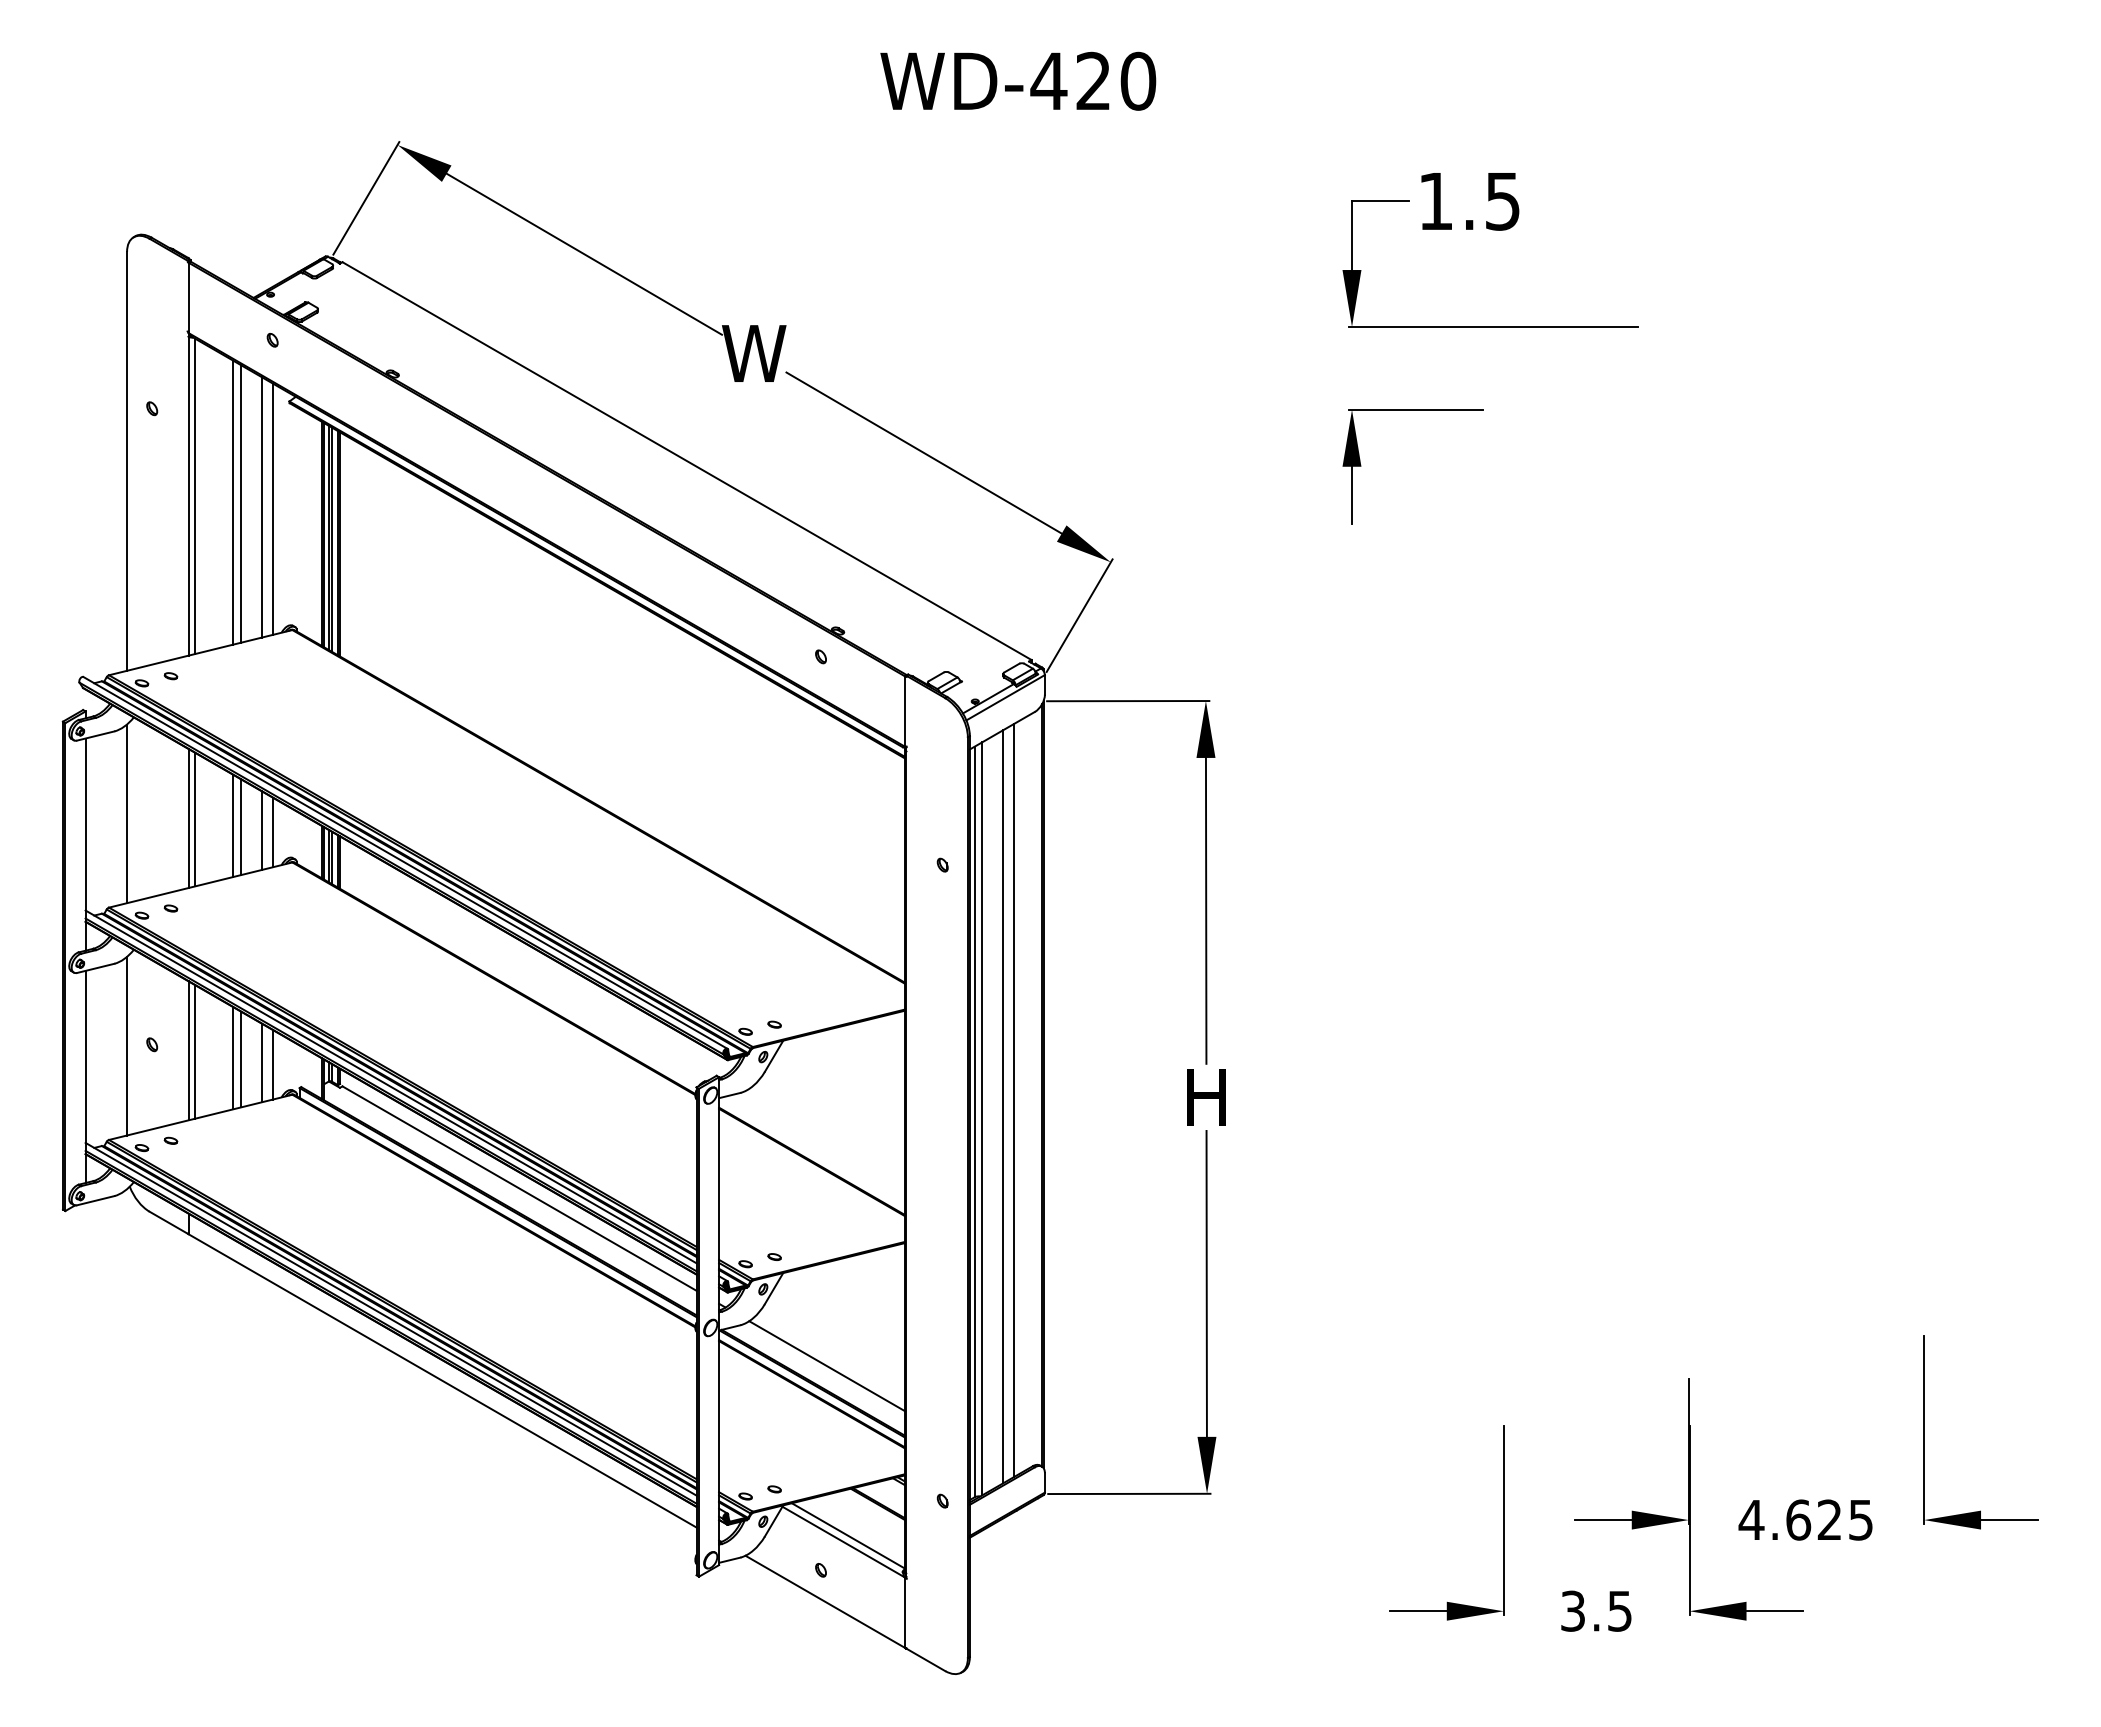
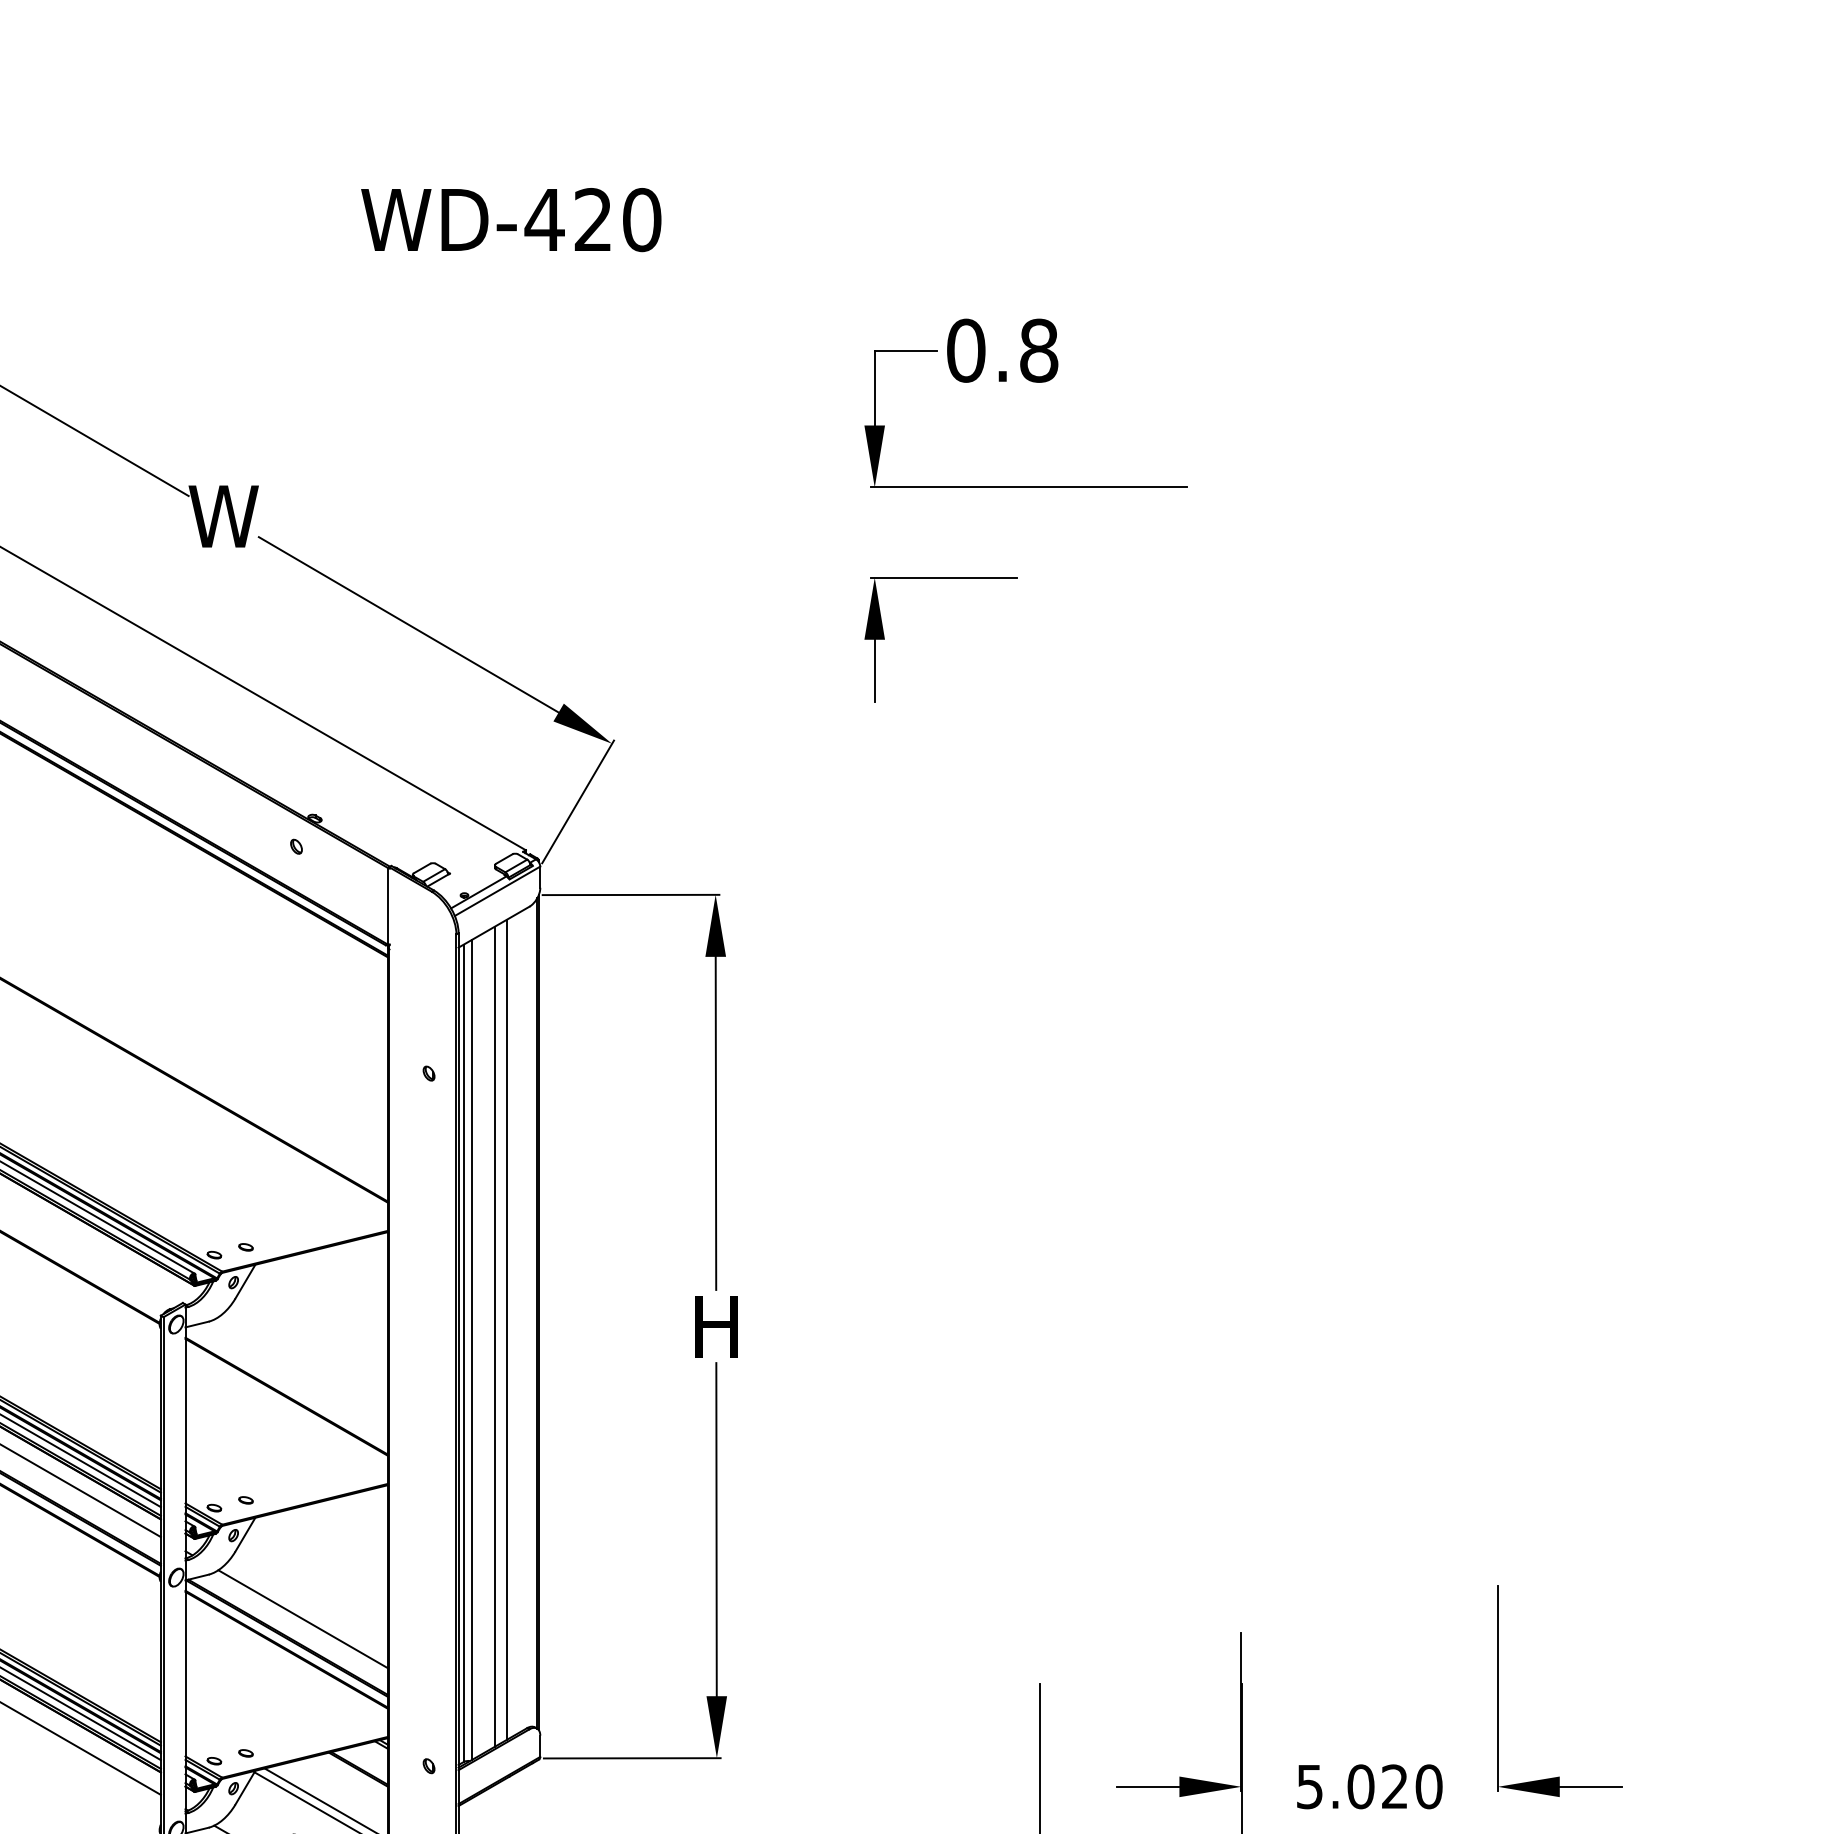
text: (1469, 201) -> (1002, 350), 1.5 -> 0.8
text: (1805, 1519) -> (1368, 1786), 4.625 -> 5.020

